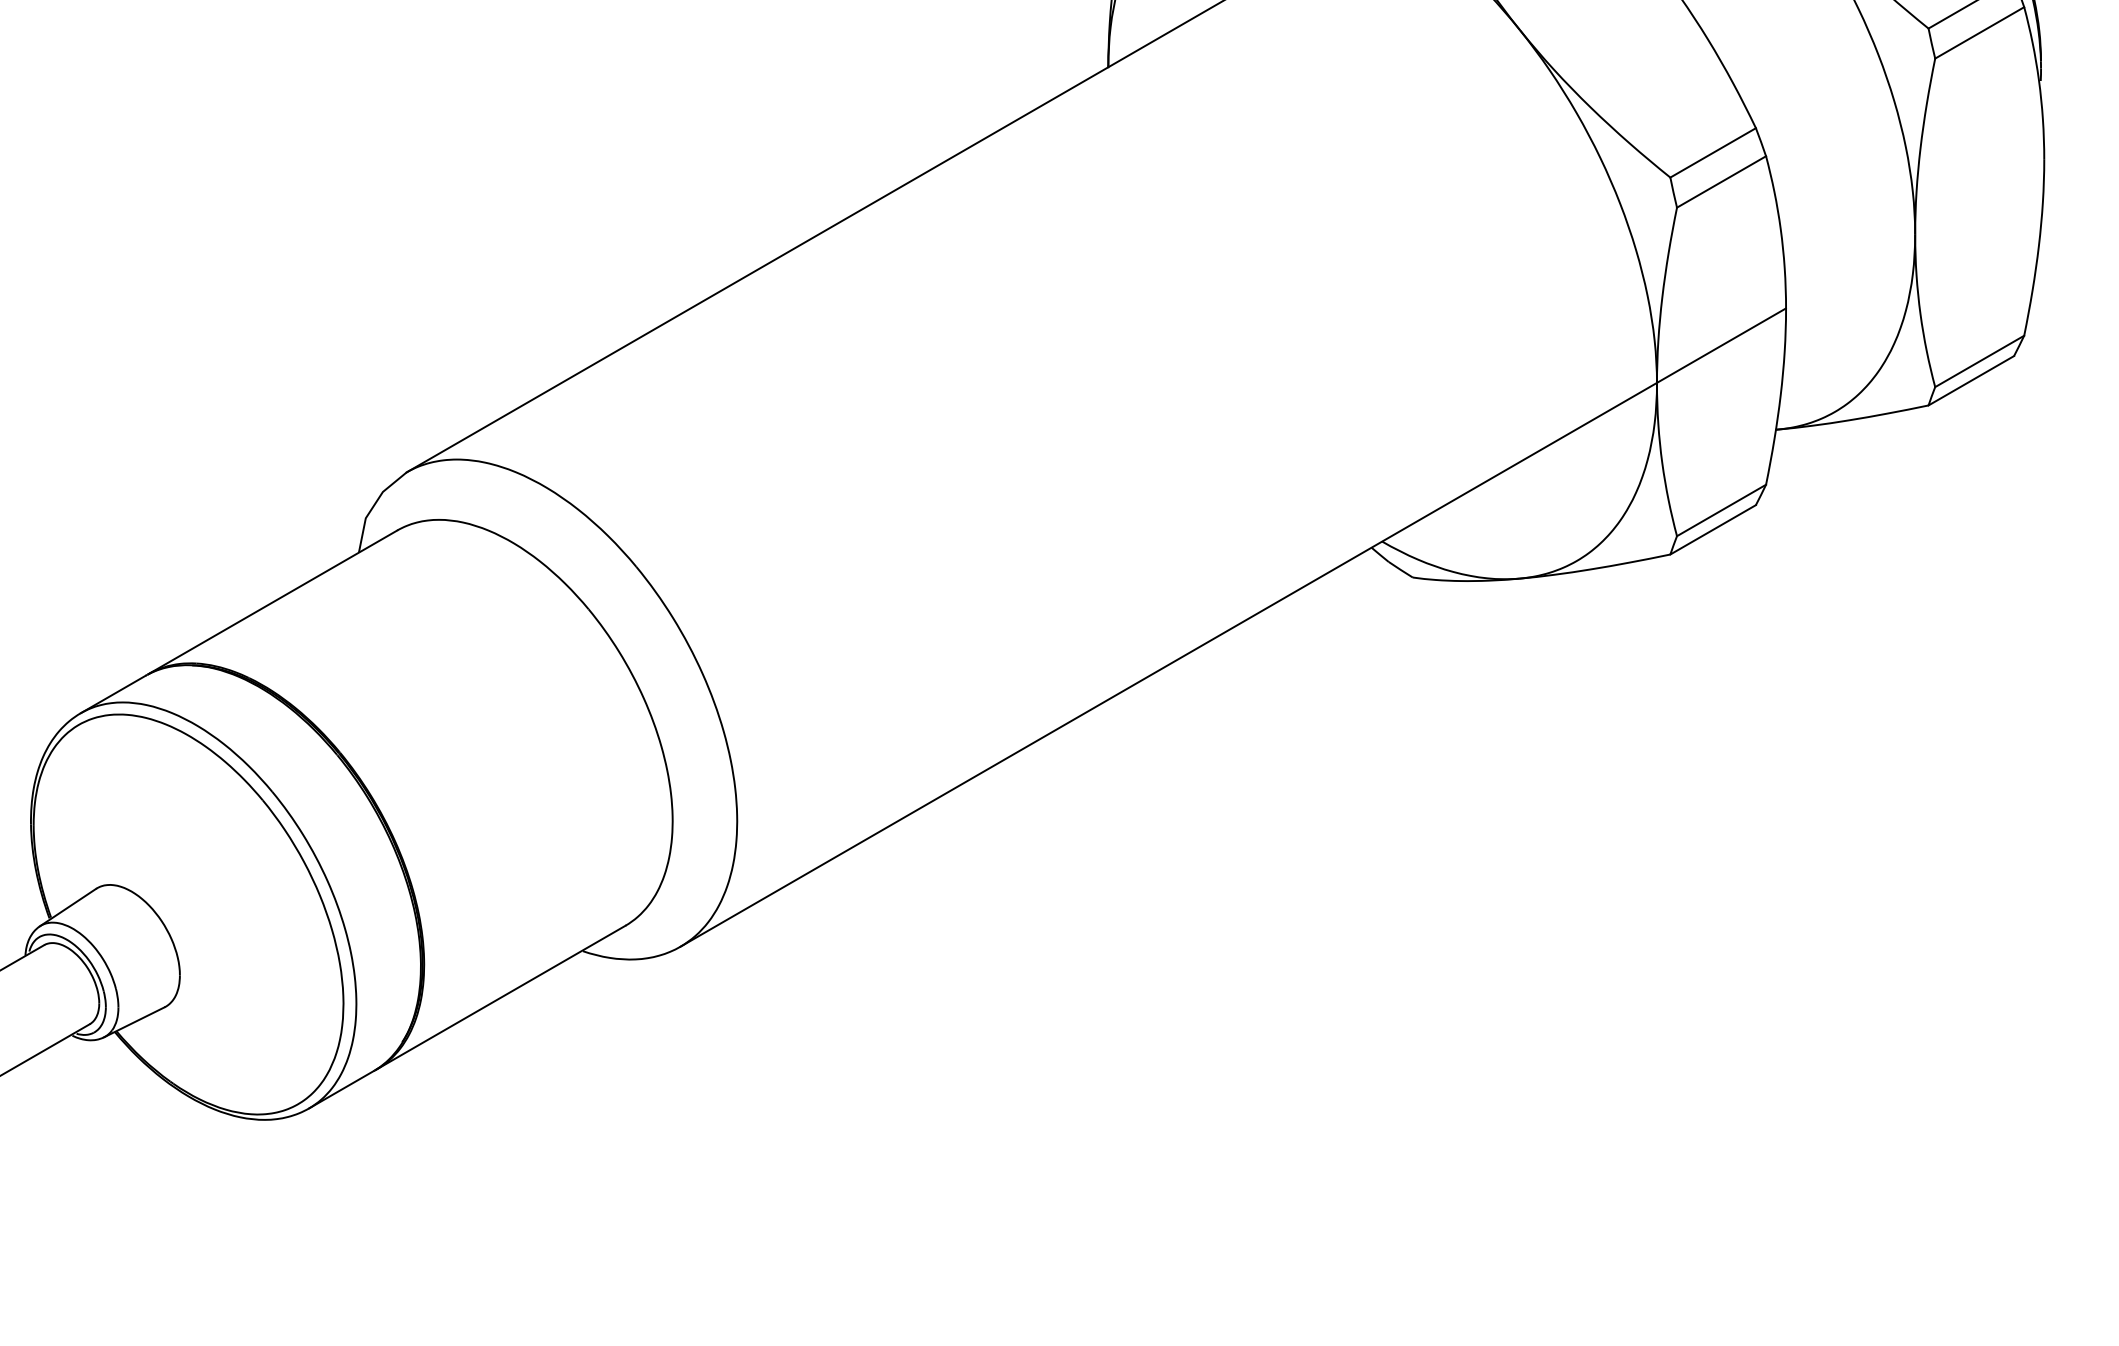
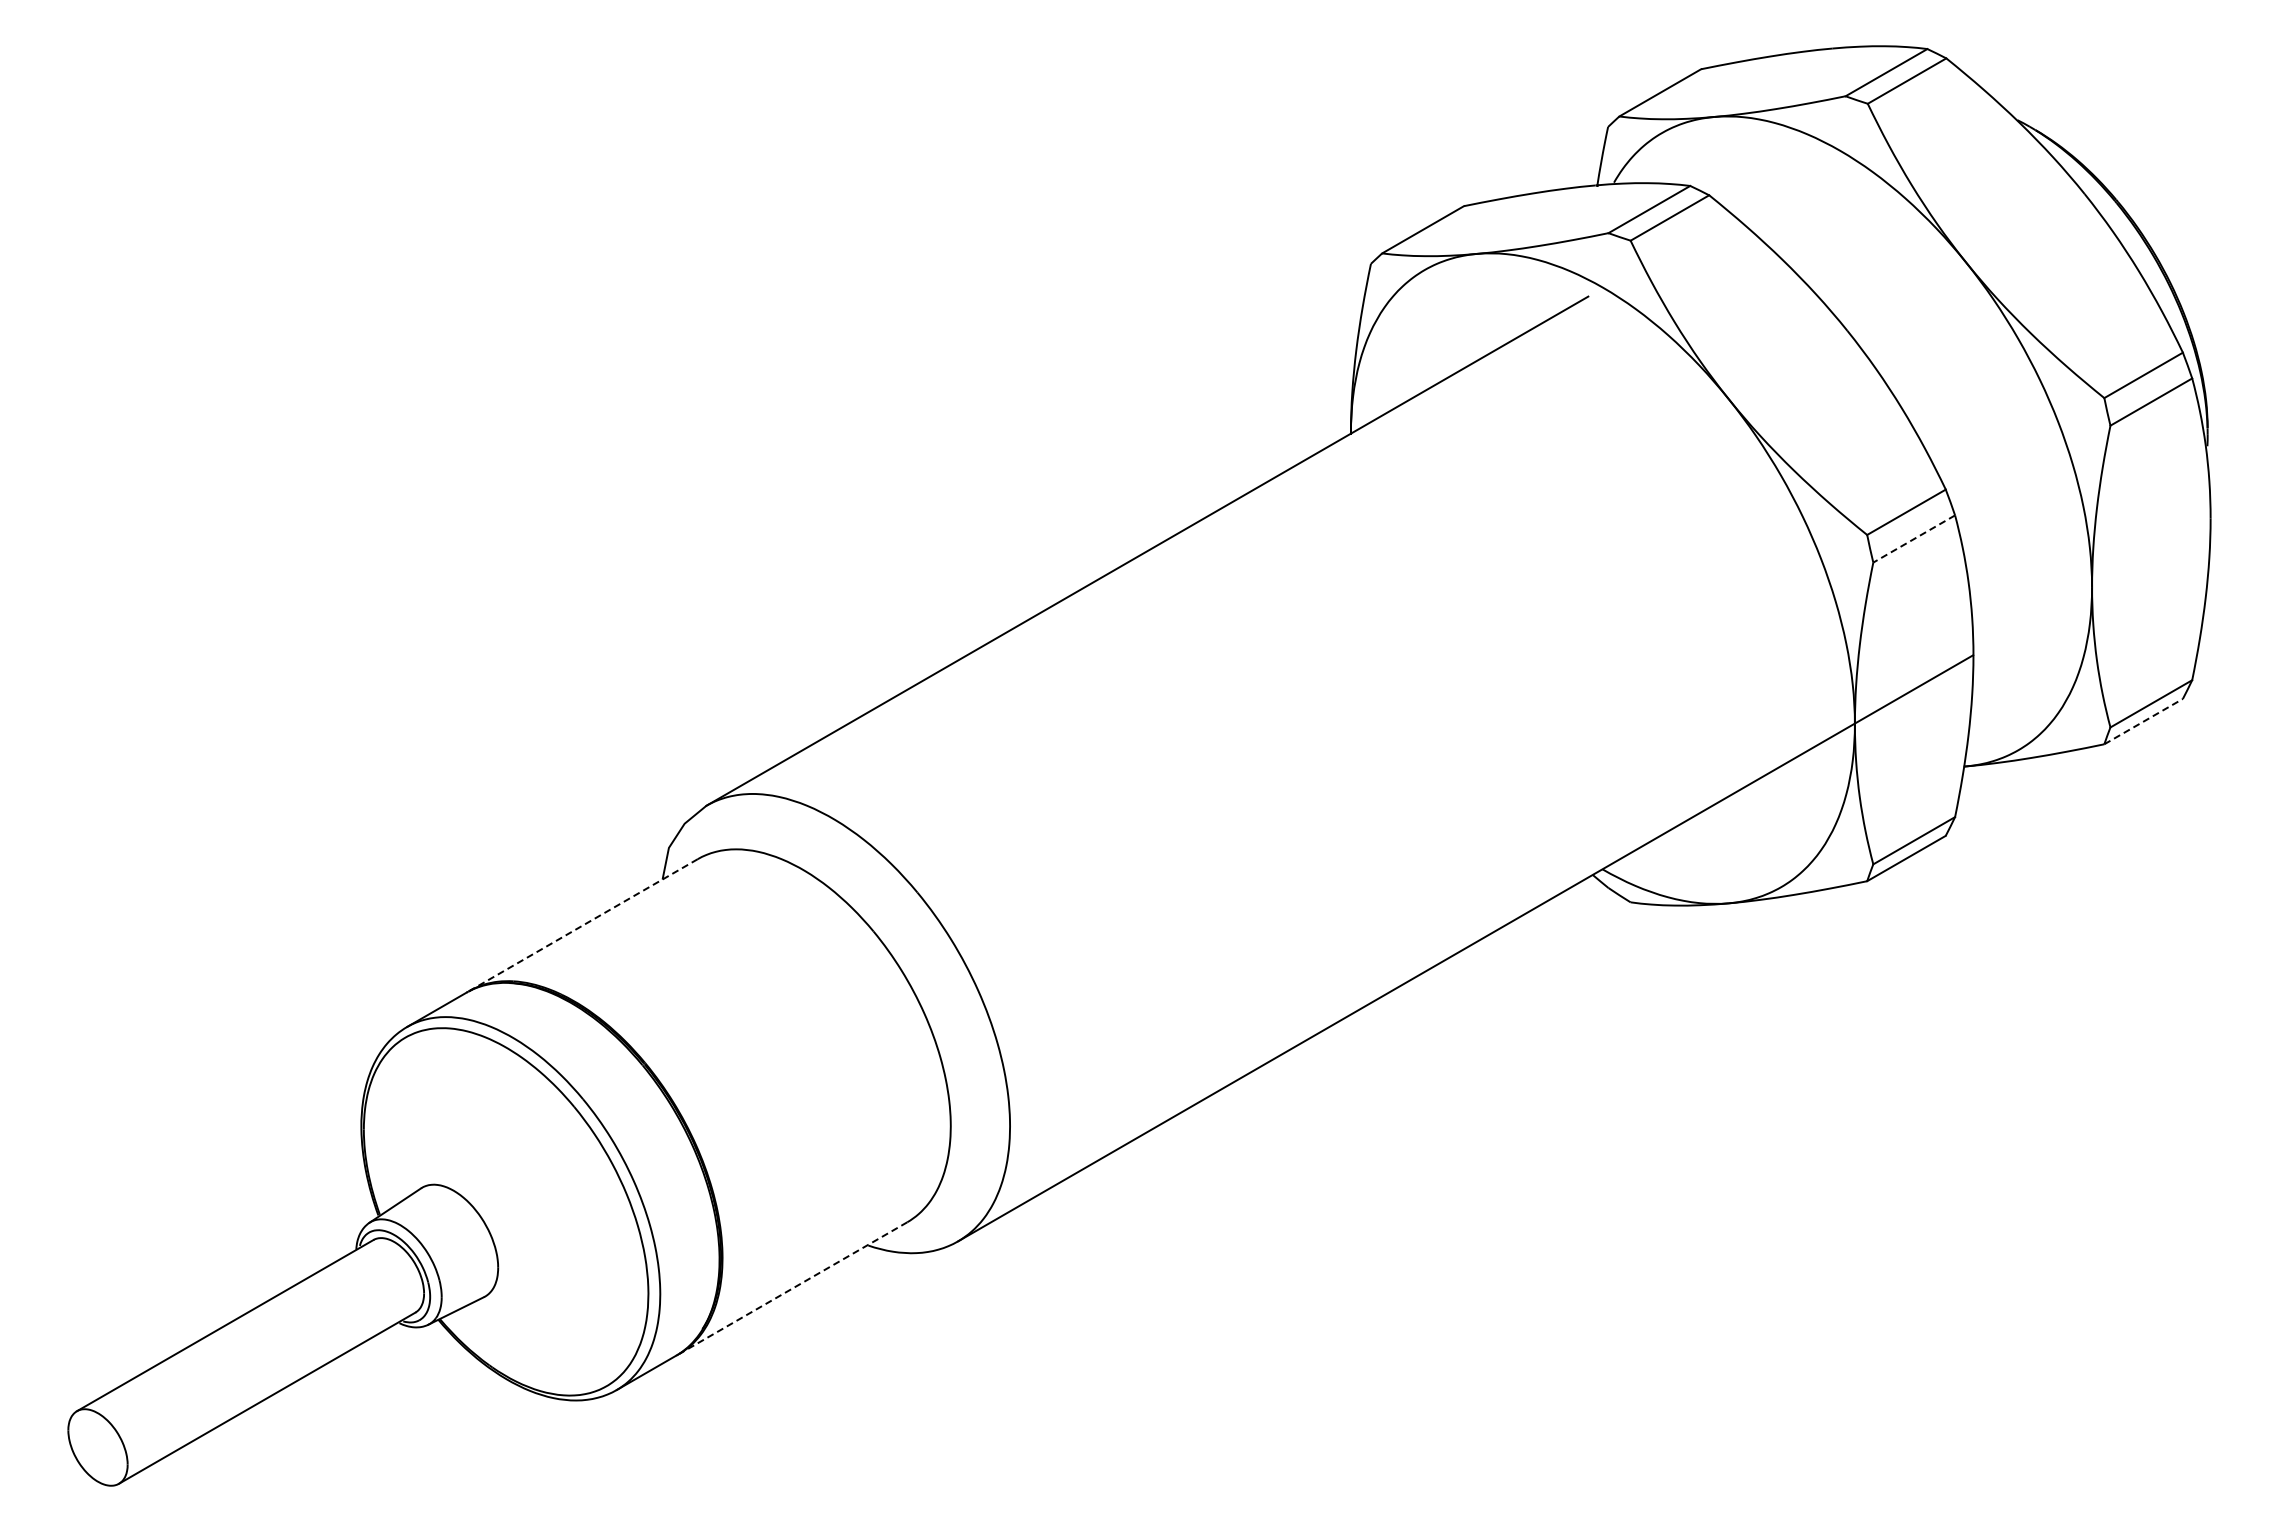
line: (1720, 182) -> (1913, 539), solid -> dashed
line: (1972, 380) -> (2144, 721), solid -> dashed
line: (272, 602) -> (583, 925), solid -> dashed
line: (501, 997) -> (793, 1288), solid -> dashed

